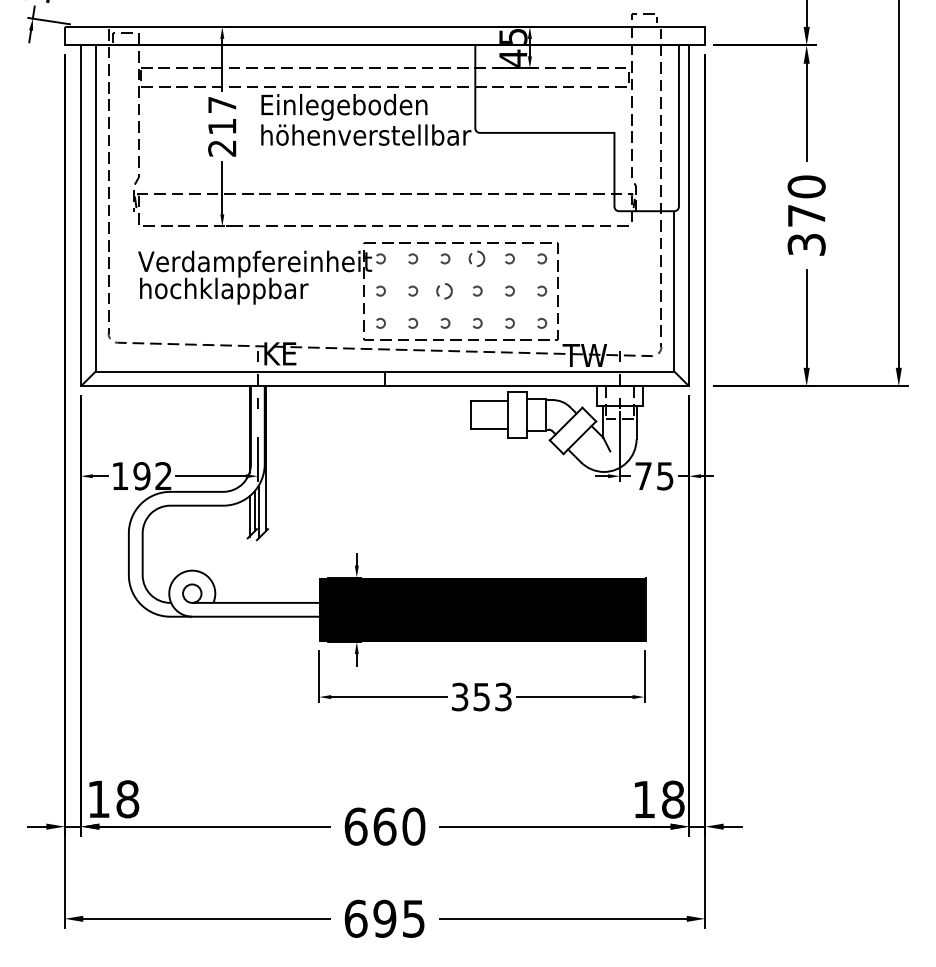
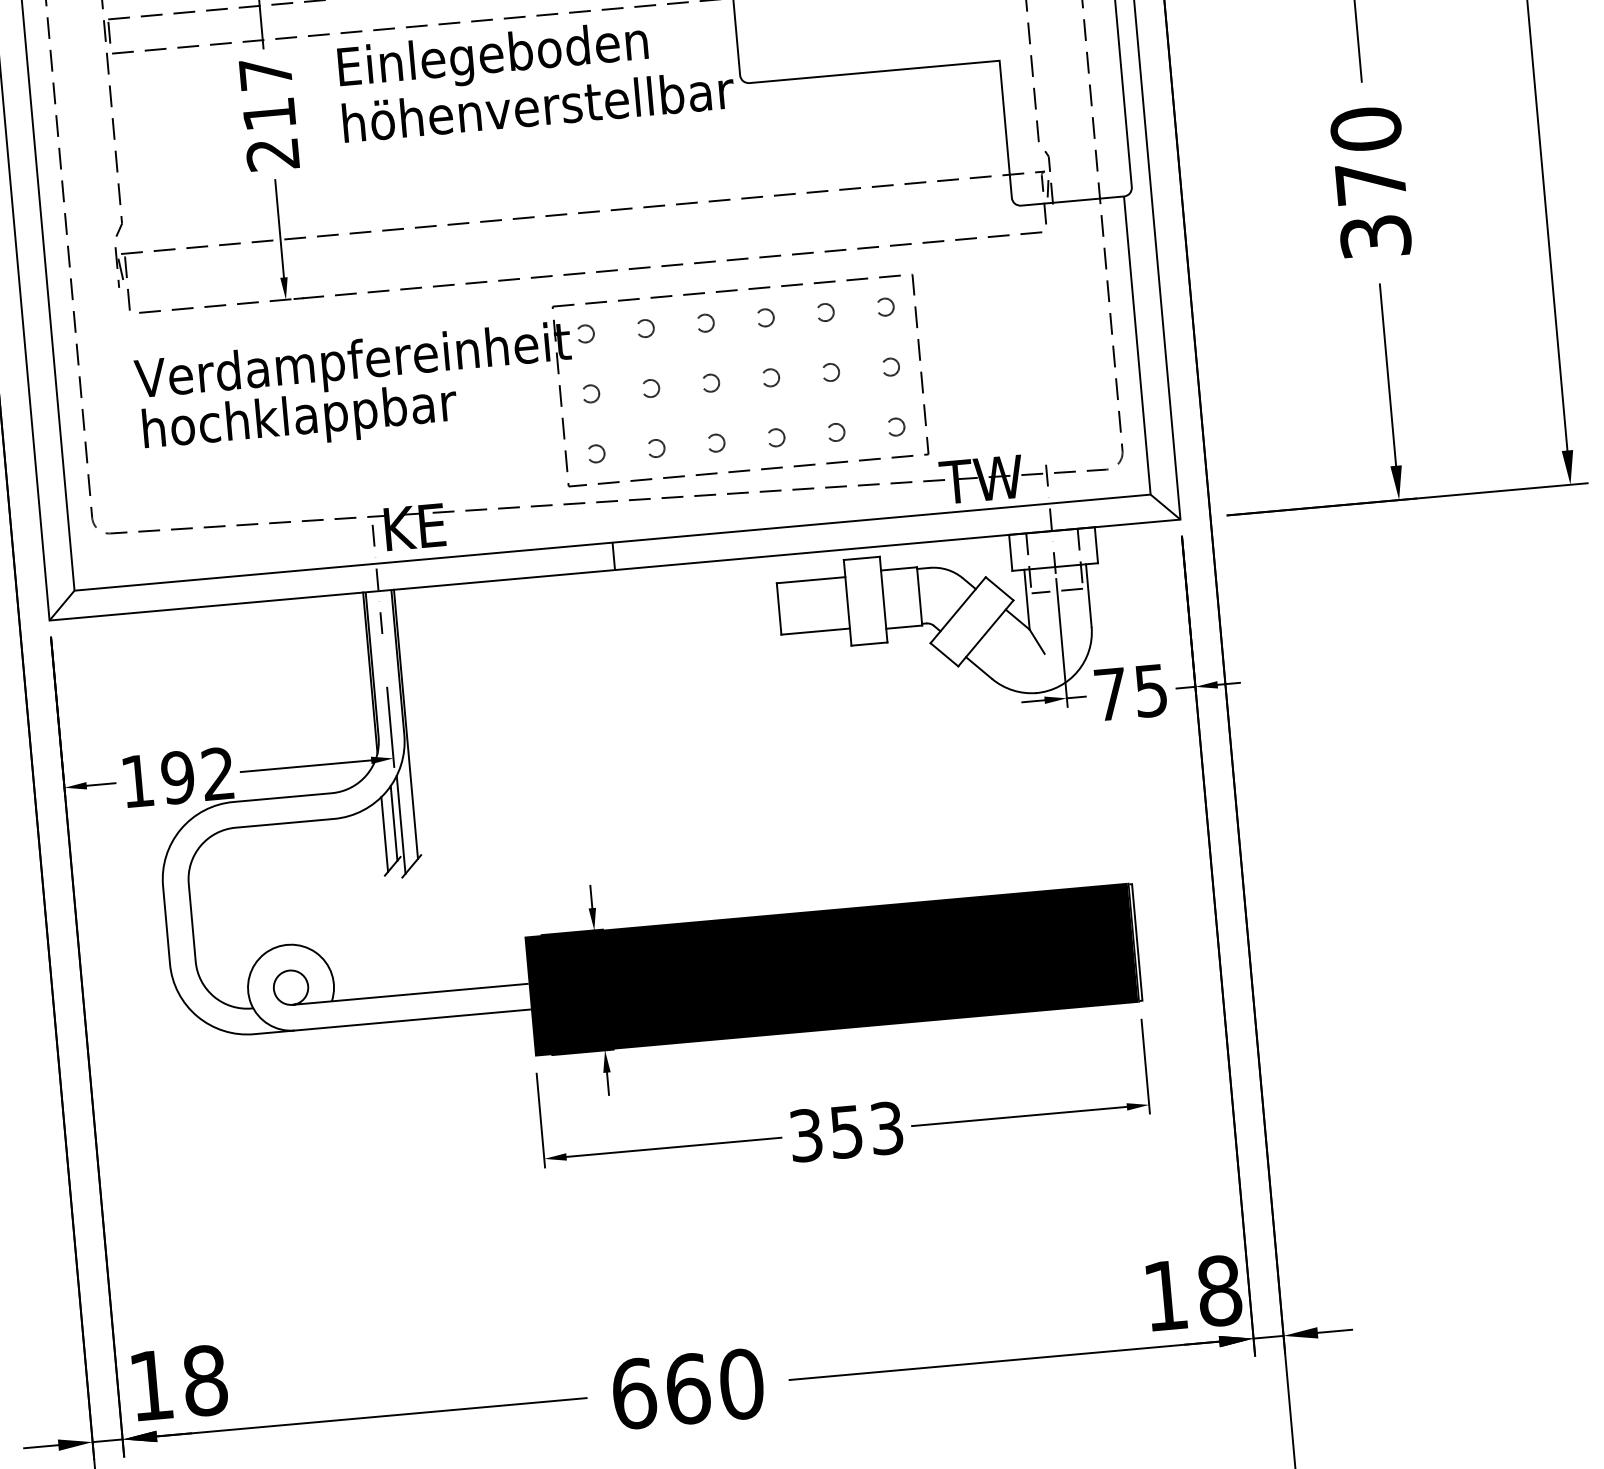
circle: (477, 258) -> (765, 317), size x0.62
circle: (445, 290) -> (711, 381), size x0.62

